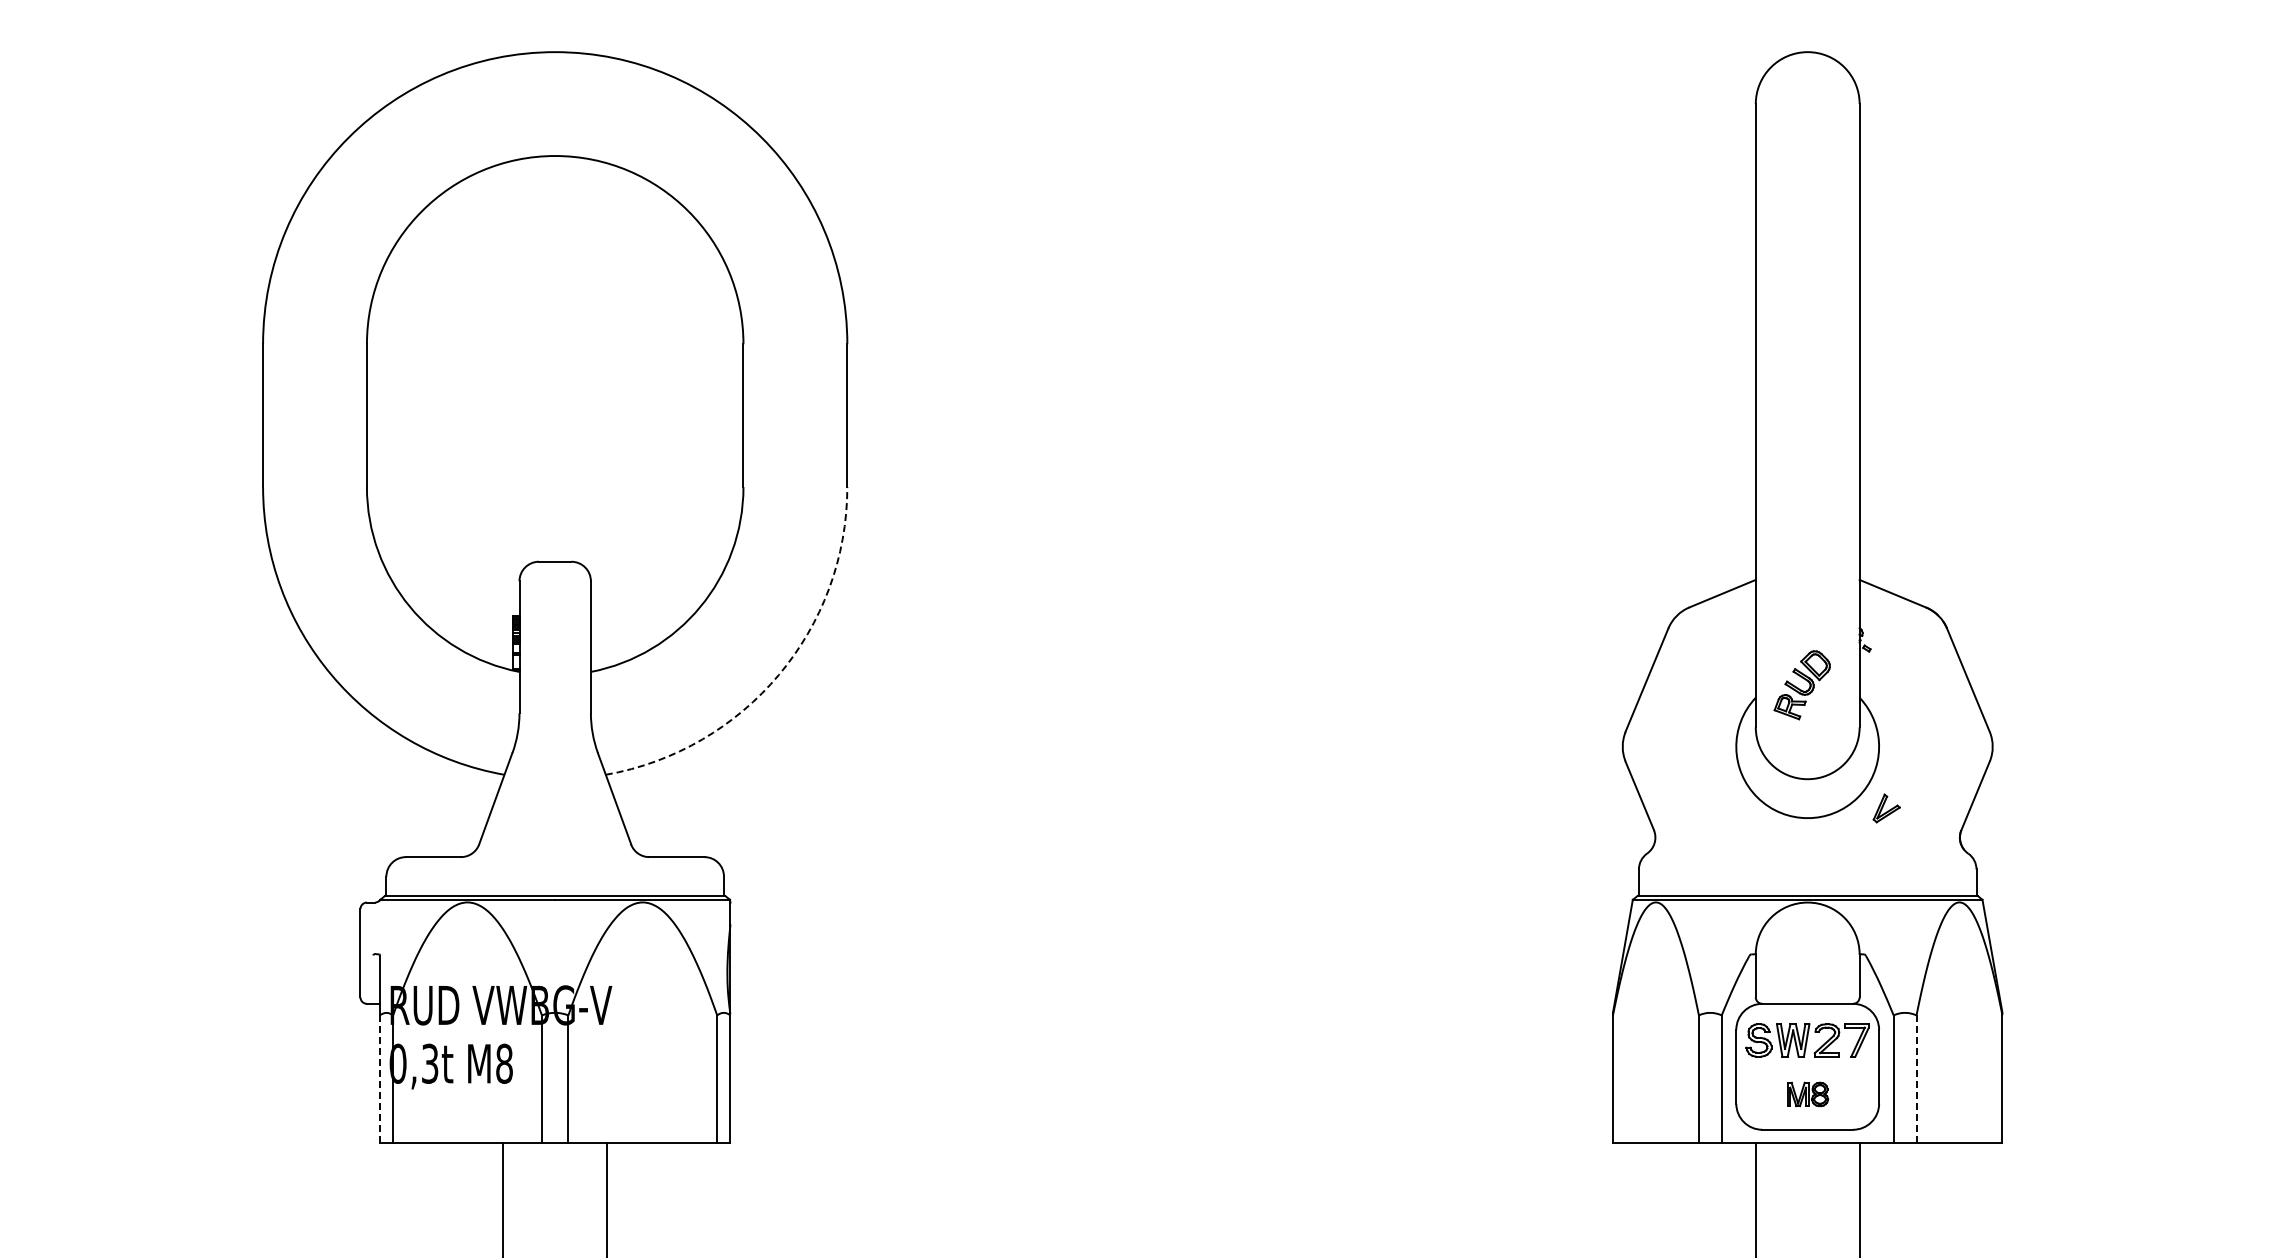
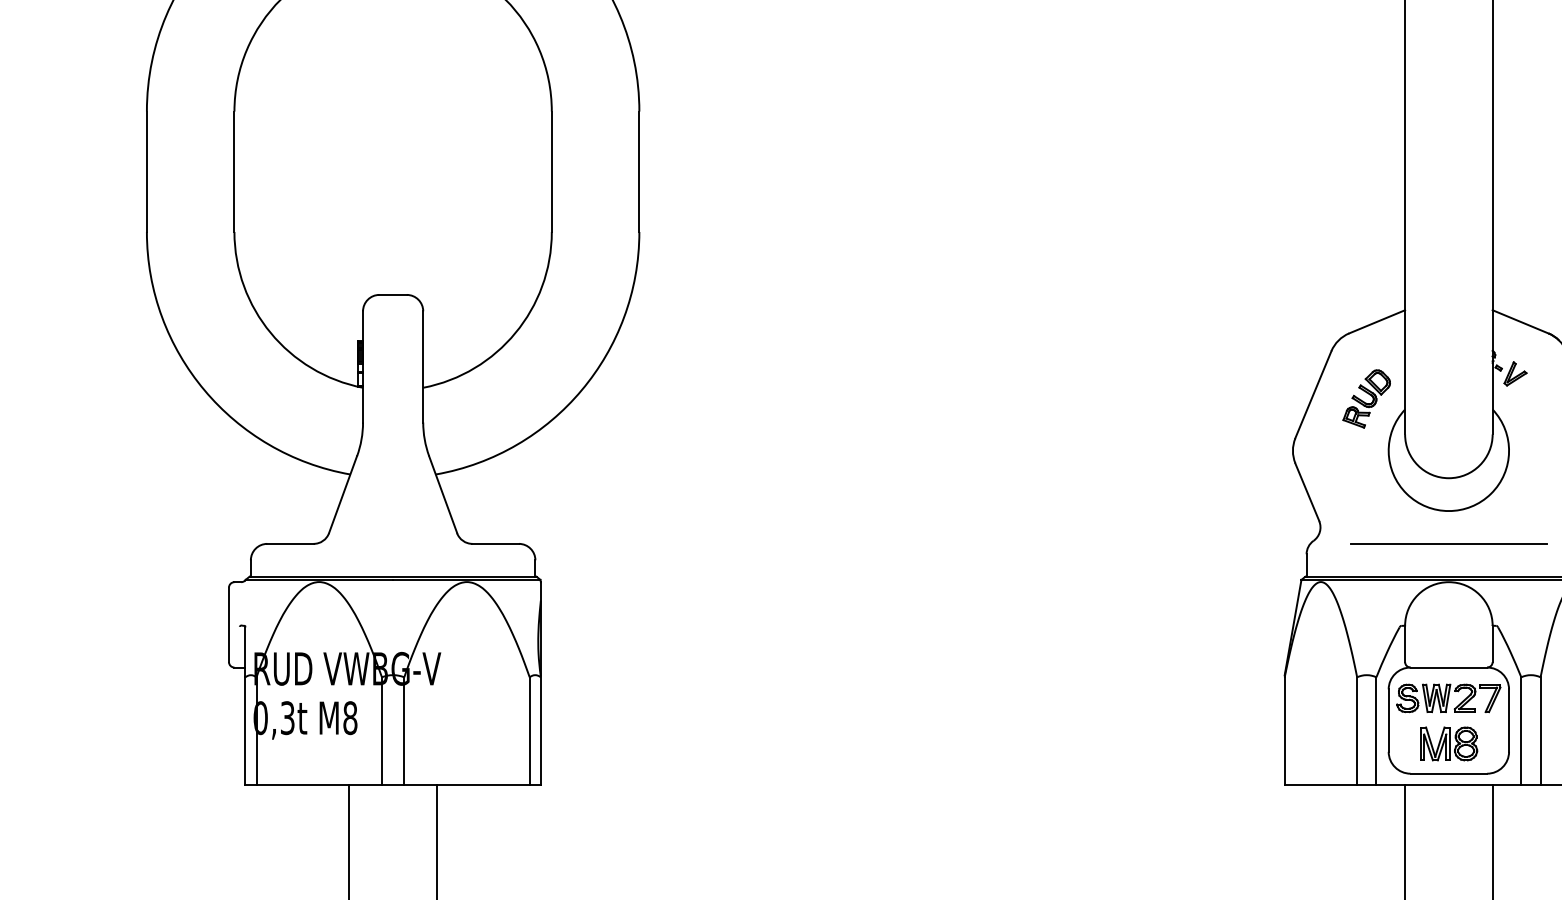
arc: (778, 674) -> (581, 389), dashed -> solid
part: (1801, 685) -> (1366, 399), moved
part: (1886, 808) -> (1515, 373), moved
line: (1807, 857) -> (1448, 544), added
line: (379, 1079) -> (245, 731), dashed -> solid
line: (1916, 1079) -> (1540, 731), dashed -> solid
part: (1807, 1094) -> (1448, 743), size x1.67

